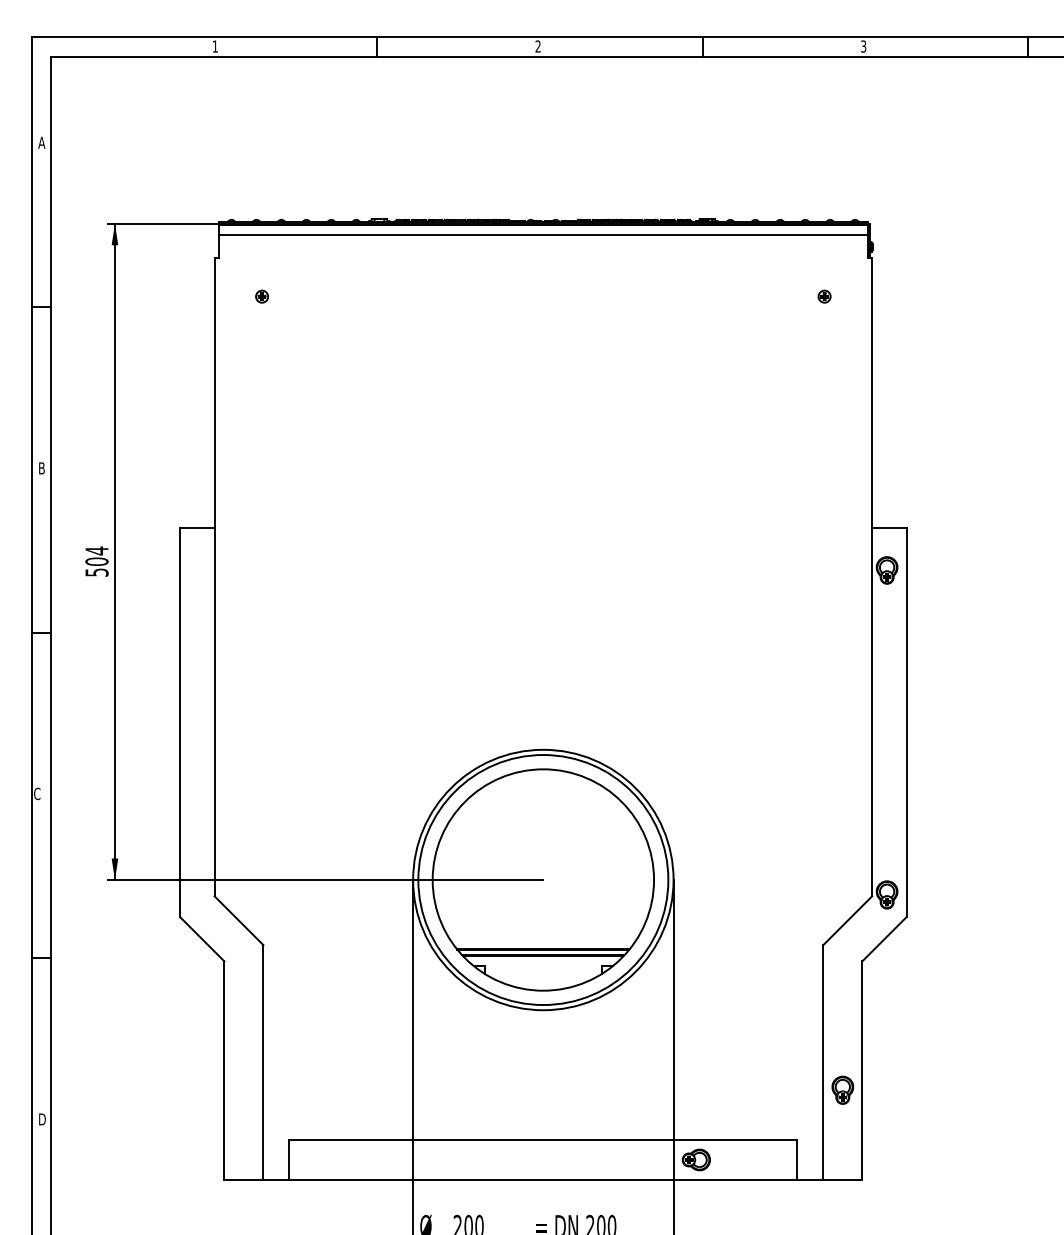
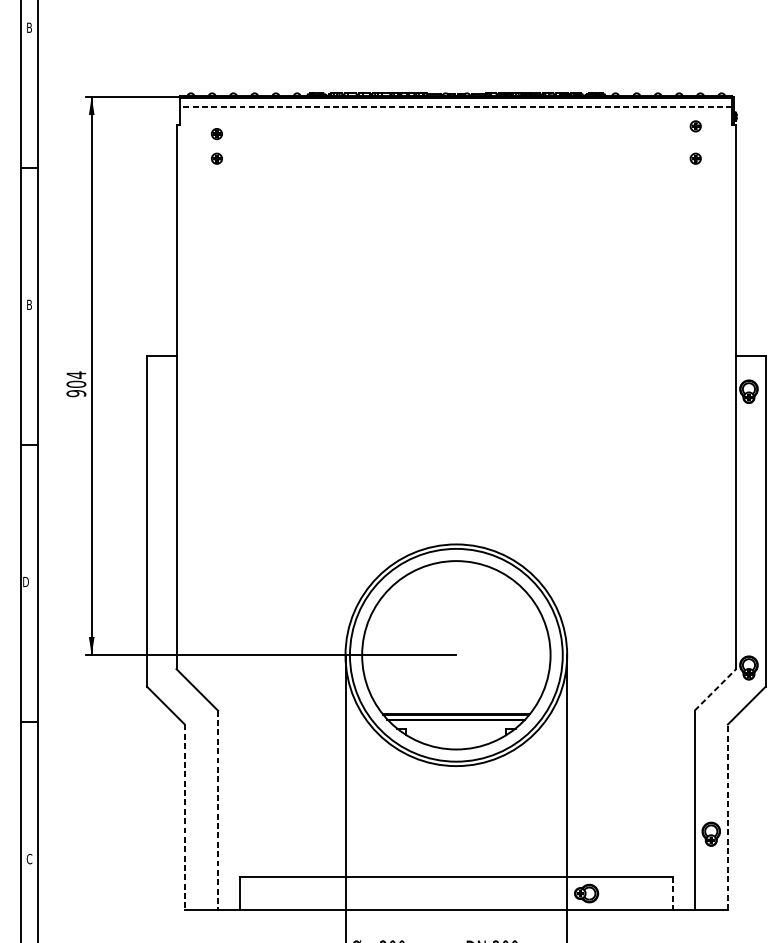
text: (41, 142) -> (29, 27), A -> B
line: (542, 235) -> (455, 106), solid -> dashed
part: (824, 258) -> (695, 126), added
part: (261, 267) -> (216, 133), added
text: (96, 572) -> (75, 393), 504 -> 904
text: (37, 793) -> (25, 581), C -> D
line: (847, 920) -> (715, 689), solid -> dashed
line: (263, 1062) -> (218, 810), solid -> dashed
line: (862, 1069) -> (728, 816), solid -> dashed
line: (224, 1070) -> (184, 817), solid -> dashed
text: (41, 1119) -> (29, 859), D -> C
line: (797, 1159) -> (672, 893), solid -> dashed

